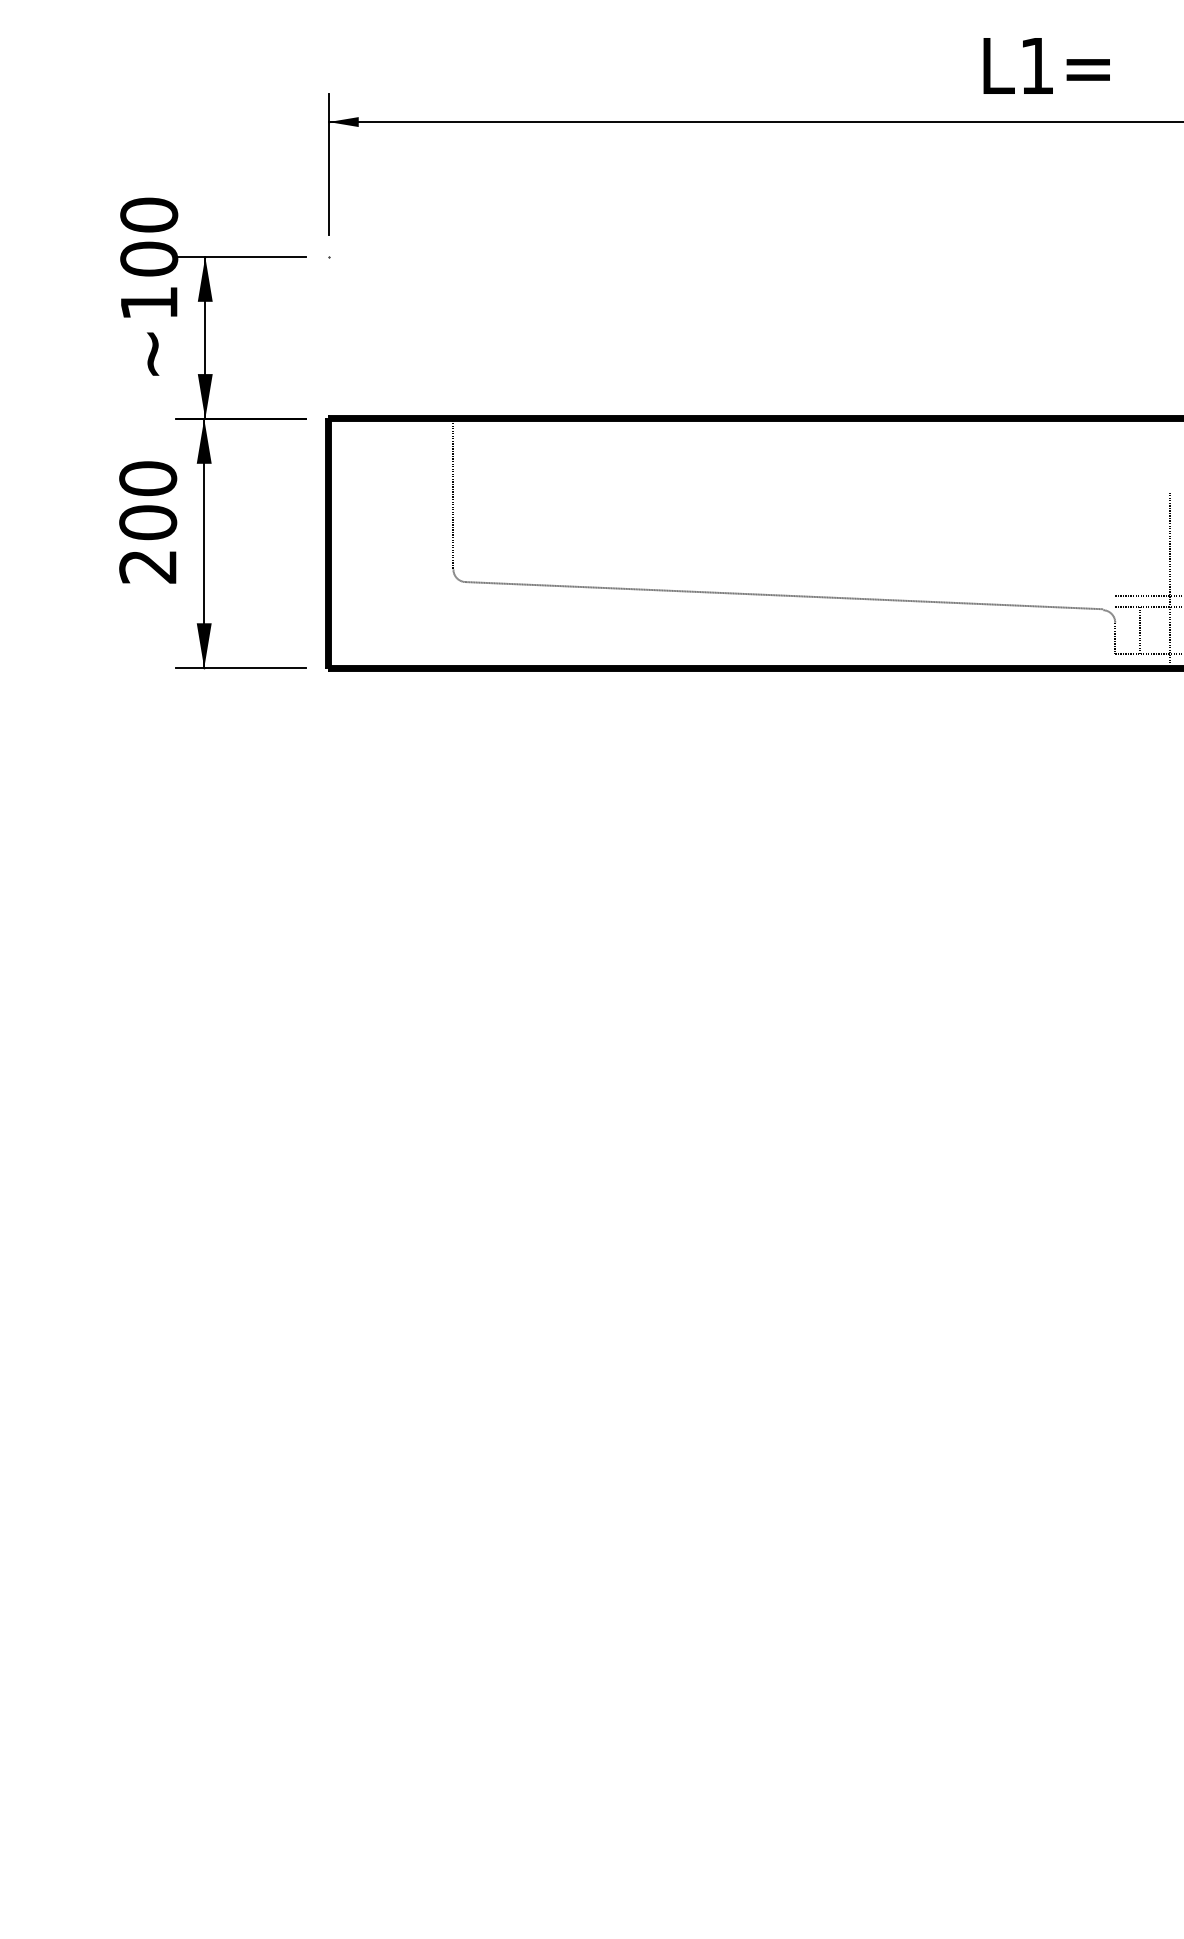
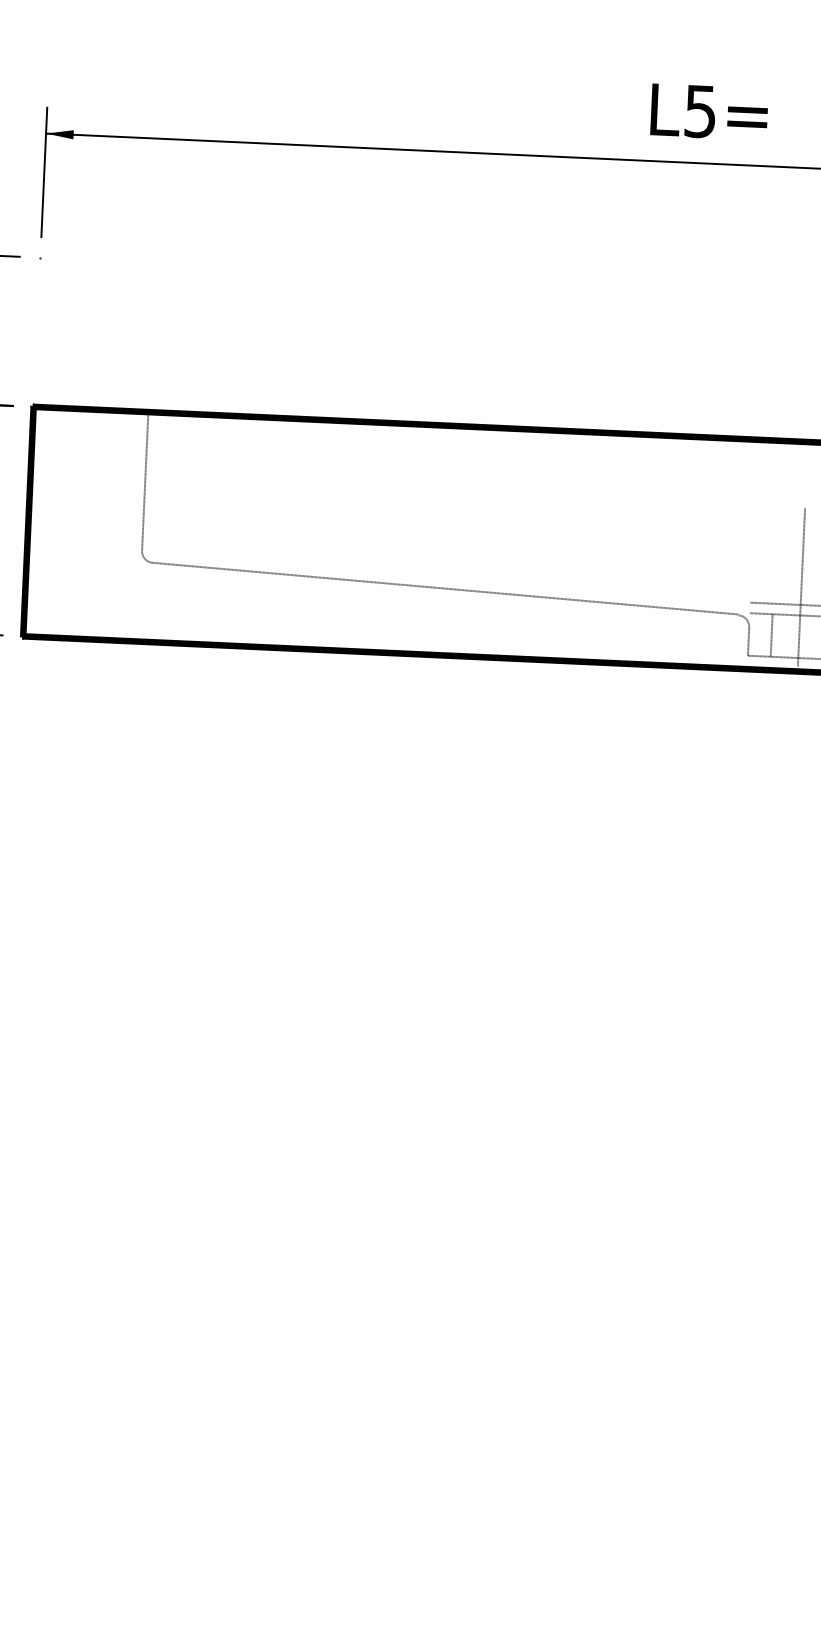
text: (1036, 66) -> (699, 111), L1= -> L5=

